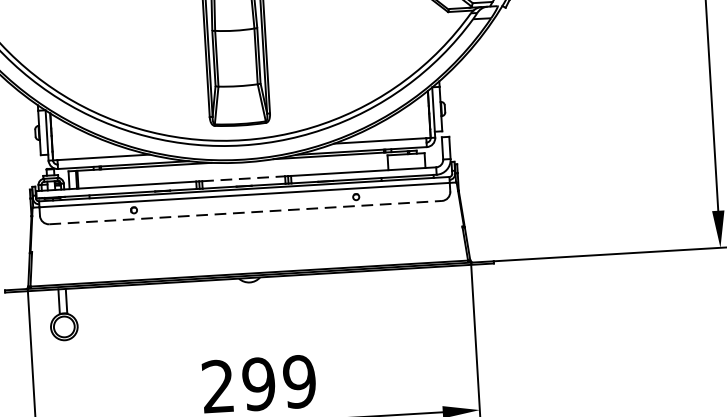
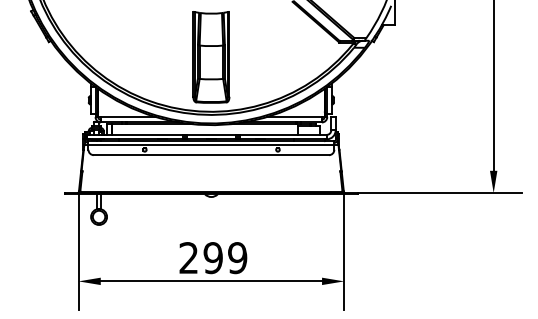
line: (243, 178) -> (211, 134), dashed -> solid
line: (245, 213) -> (211, 155), dashed -> solid

